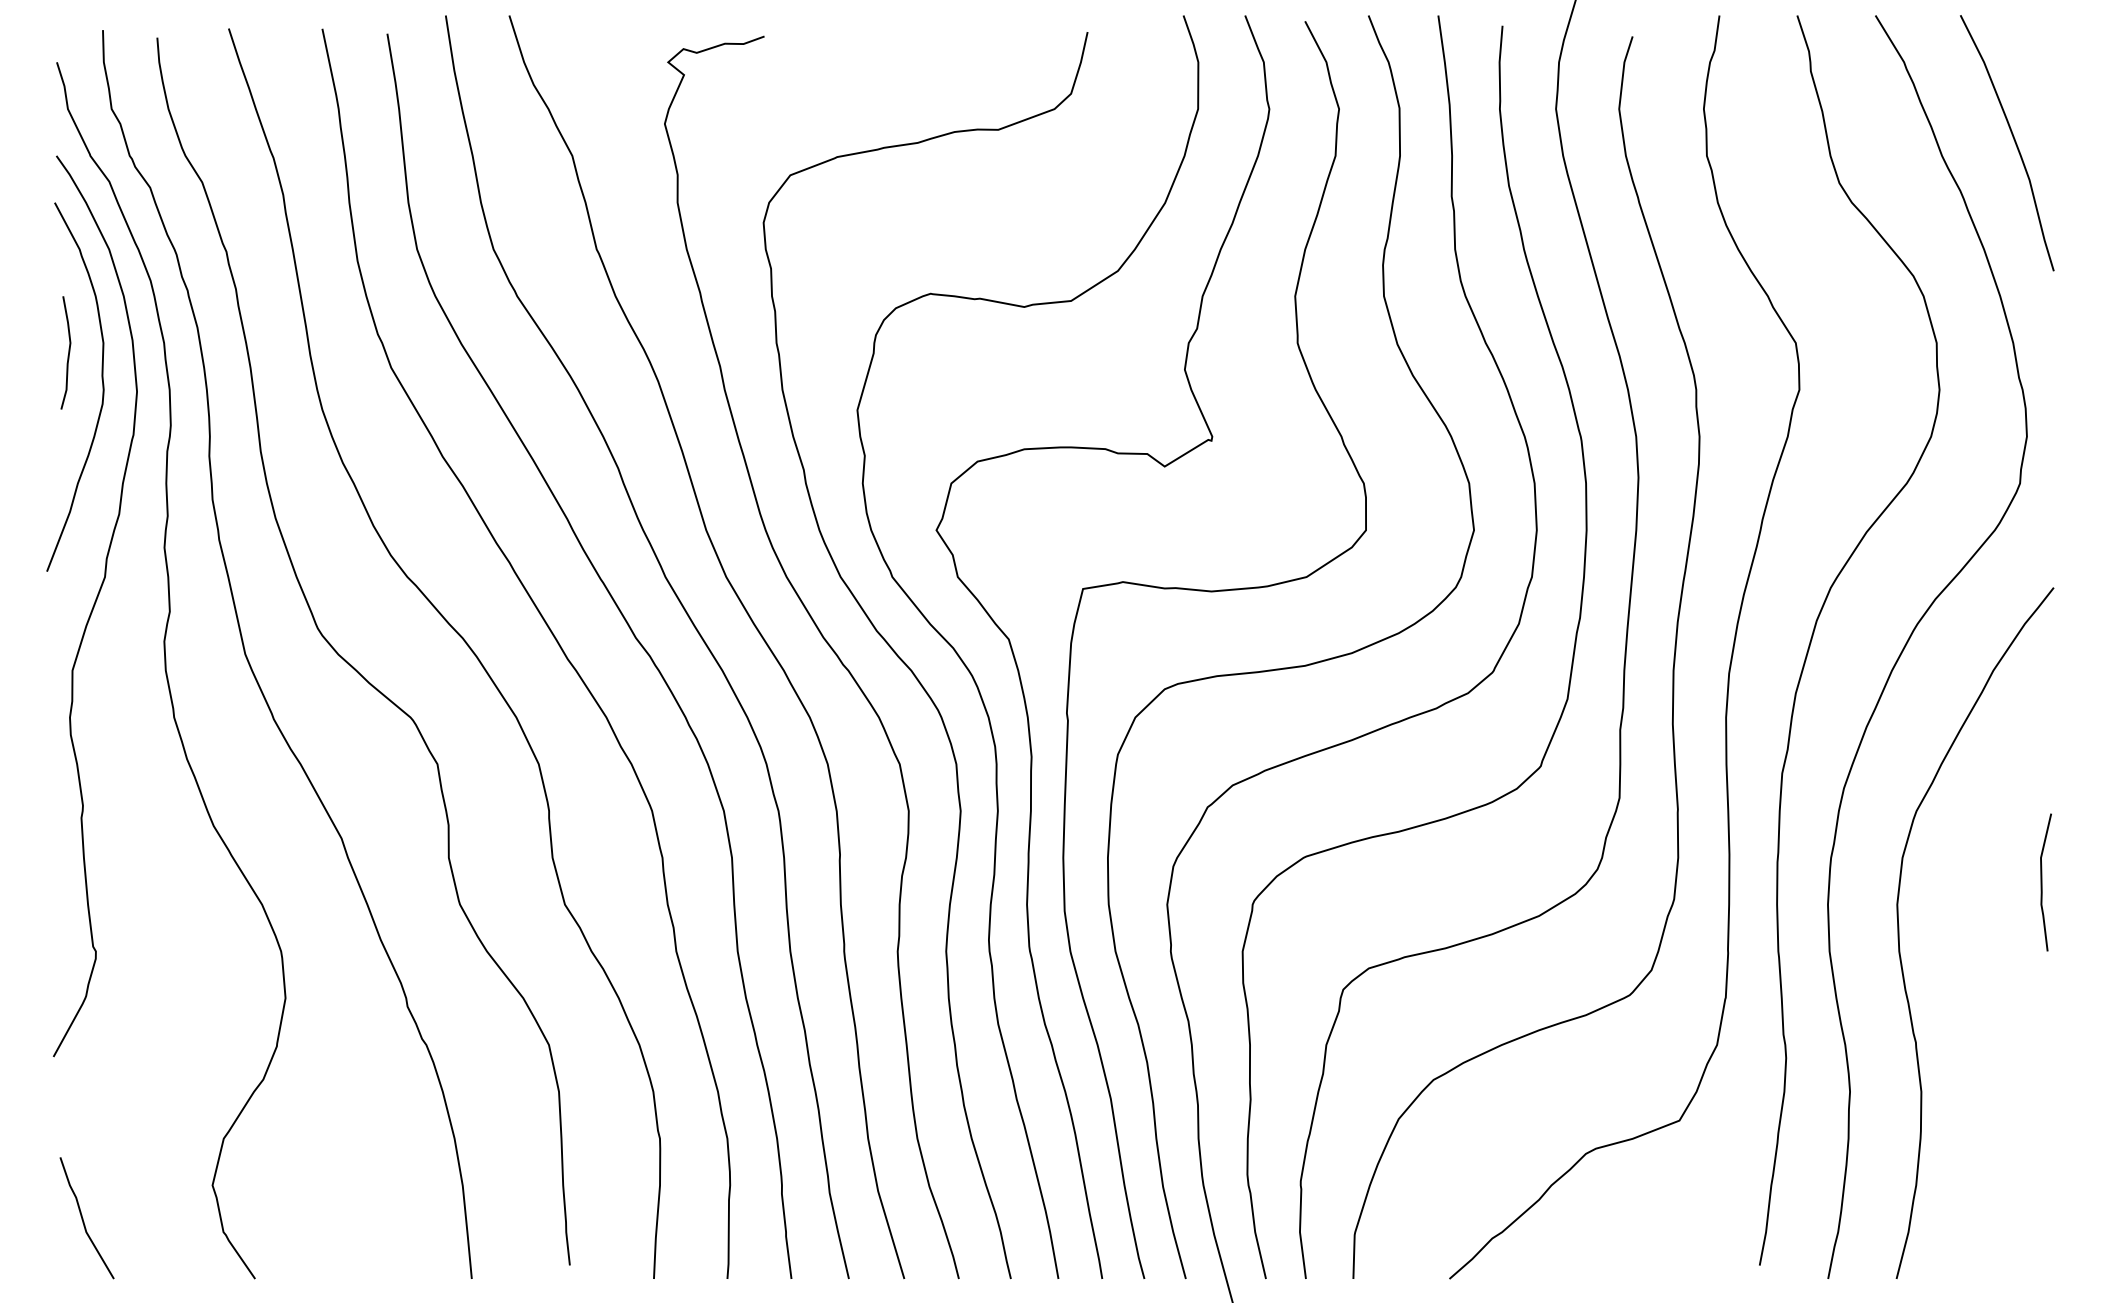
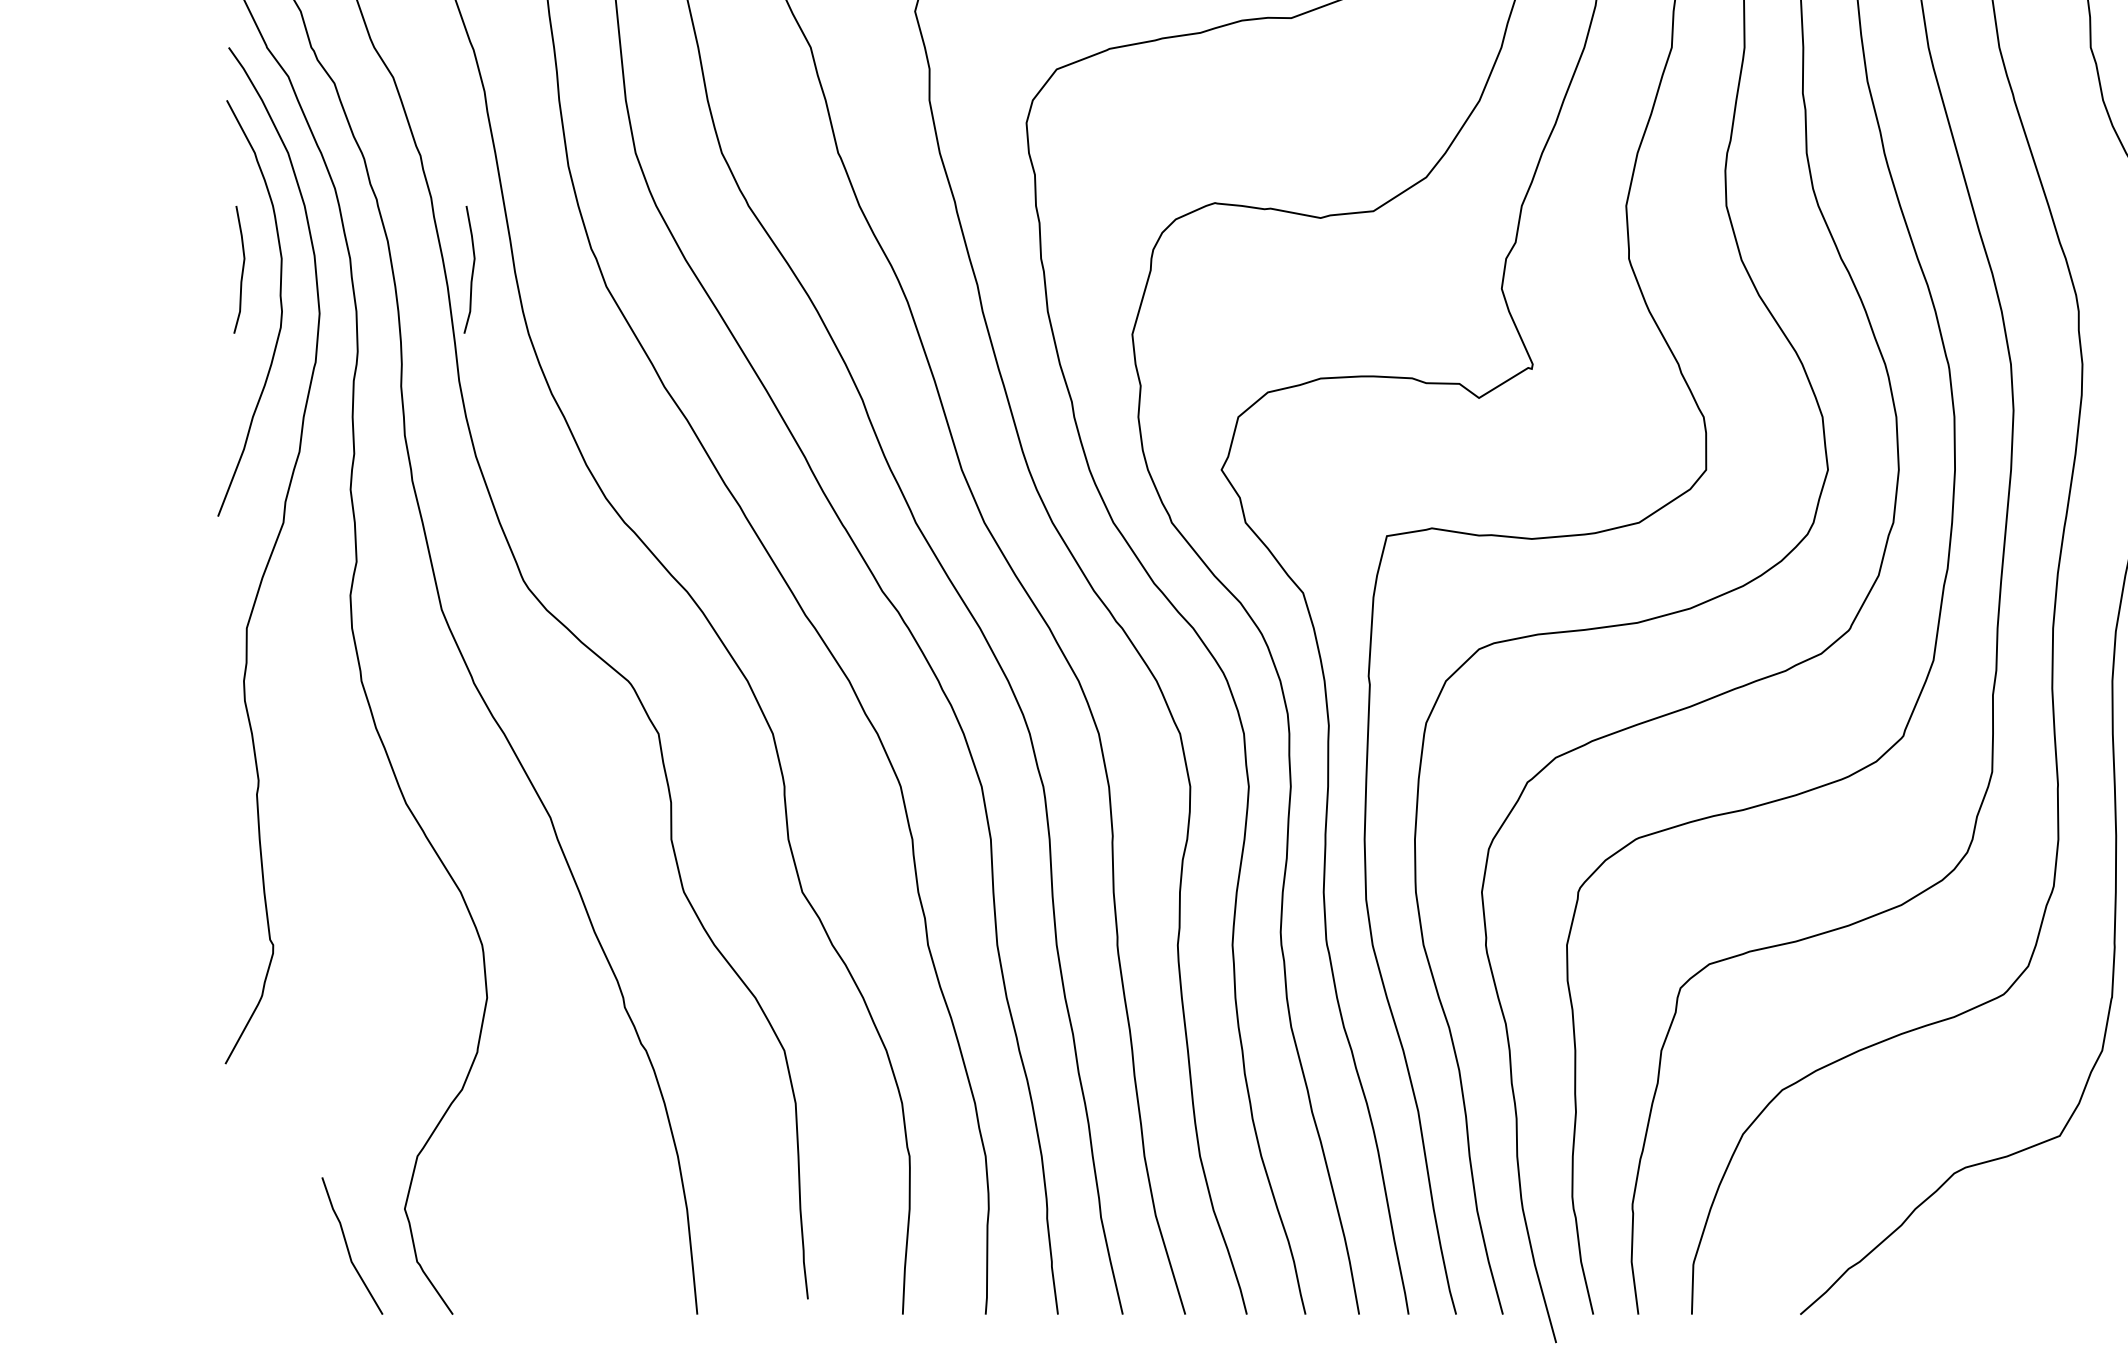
curve: (272, 352) -> (472, 269), added
line: (83, 1218) -> (348, 1246), moved

